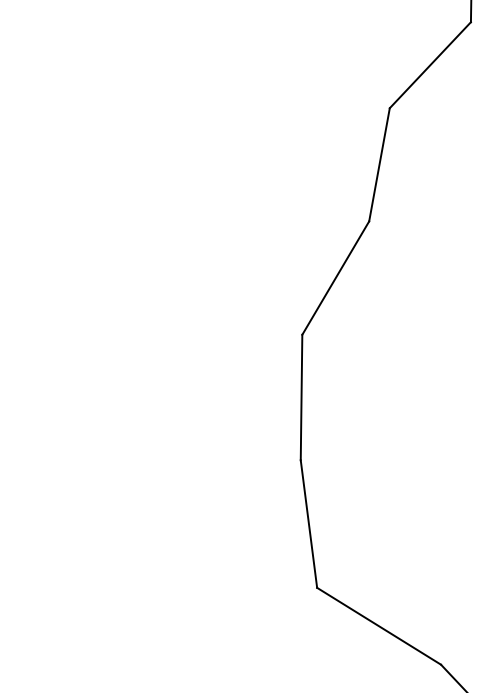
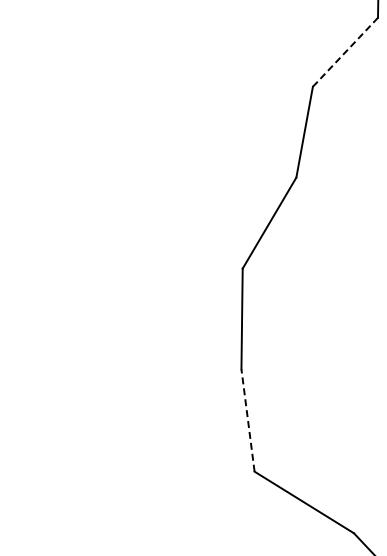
line: (430, 64) -> (345, 51), solid -> dashed
line: (309, 524) -> (248, 420), solid -> dashed

